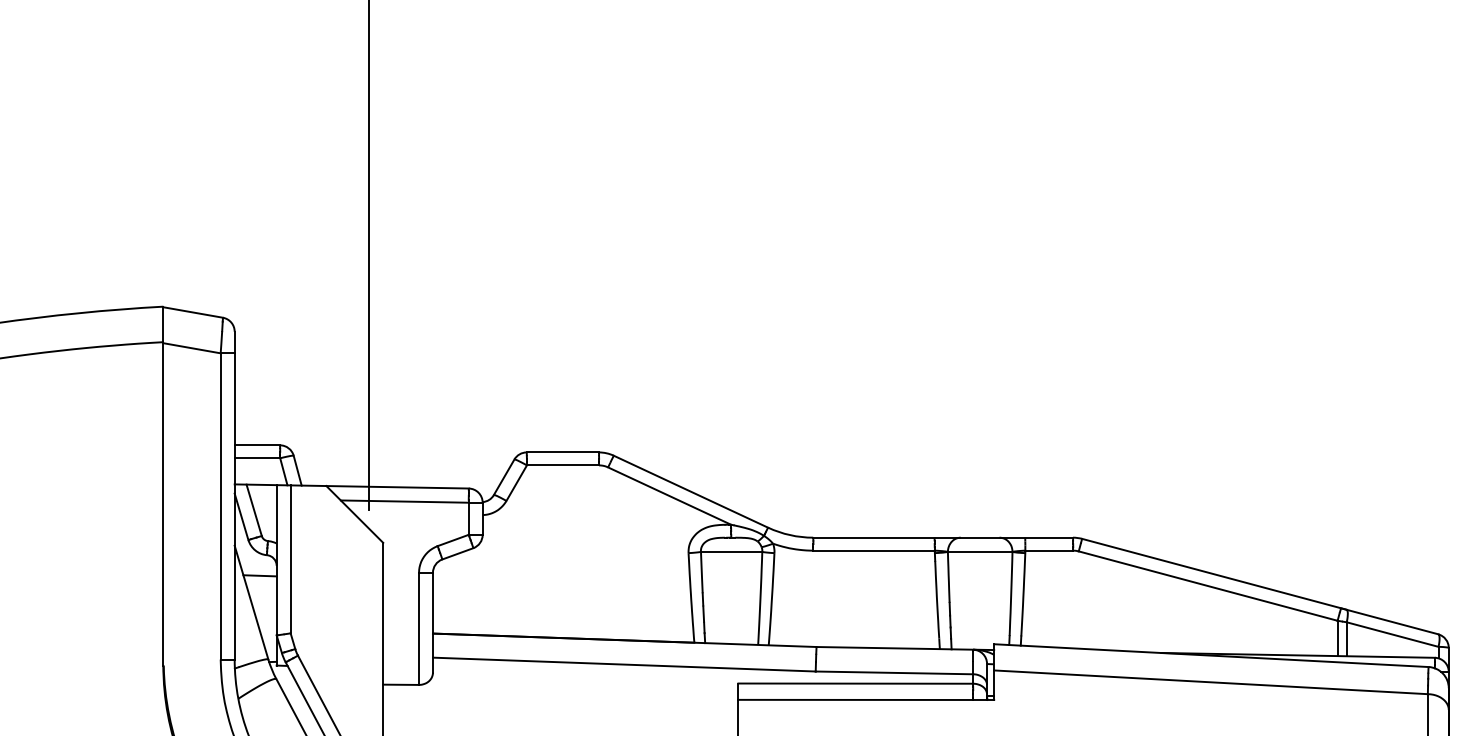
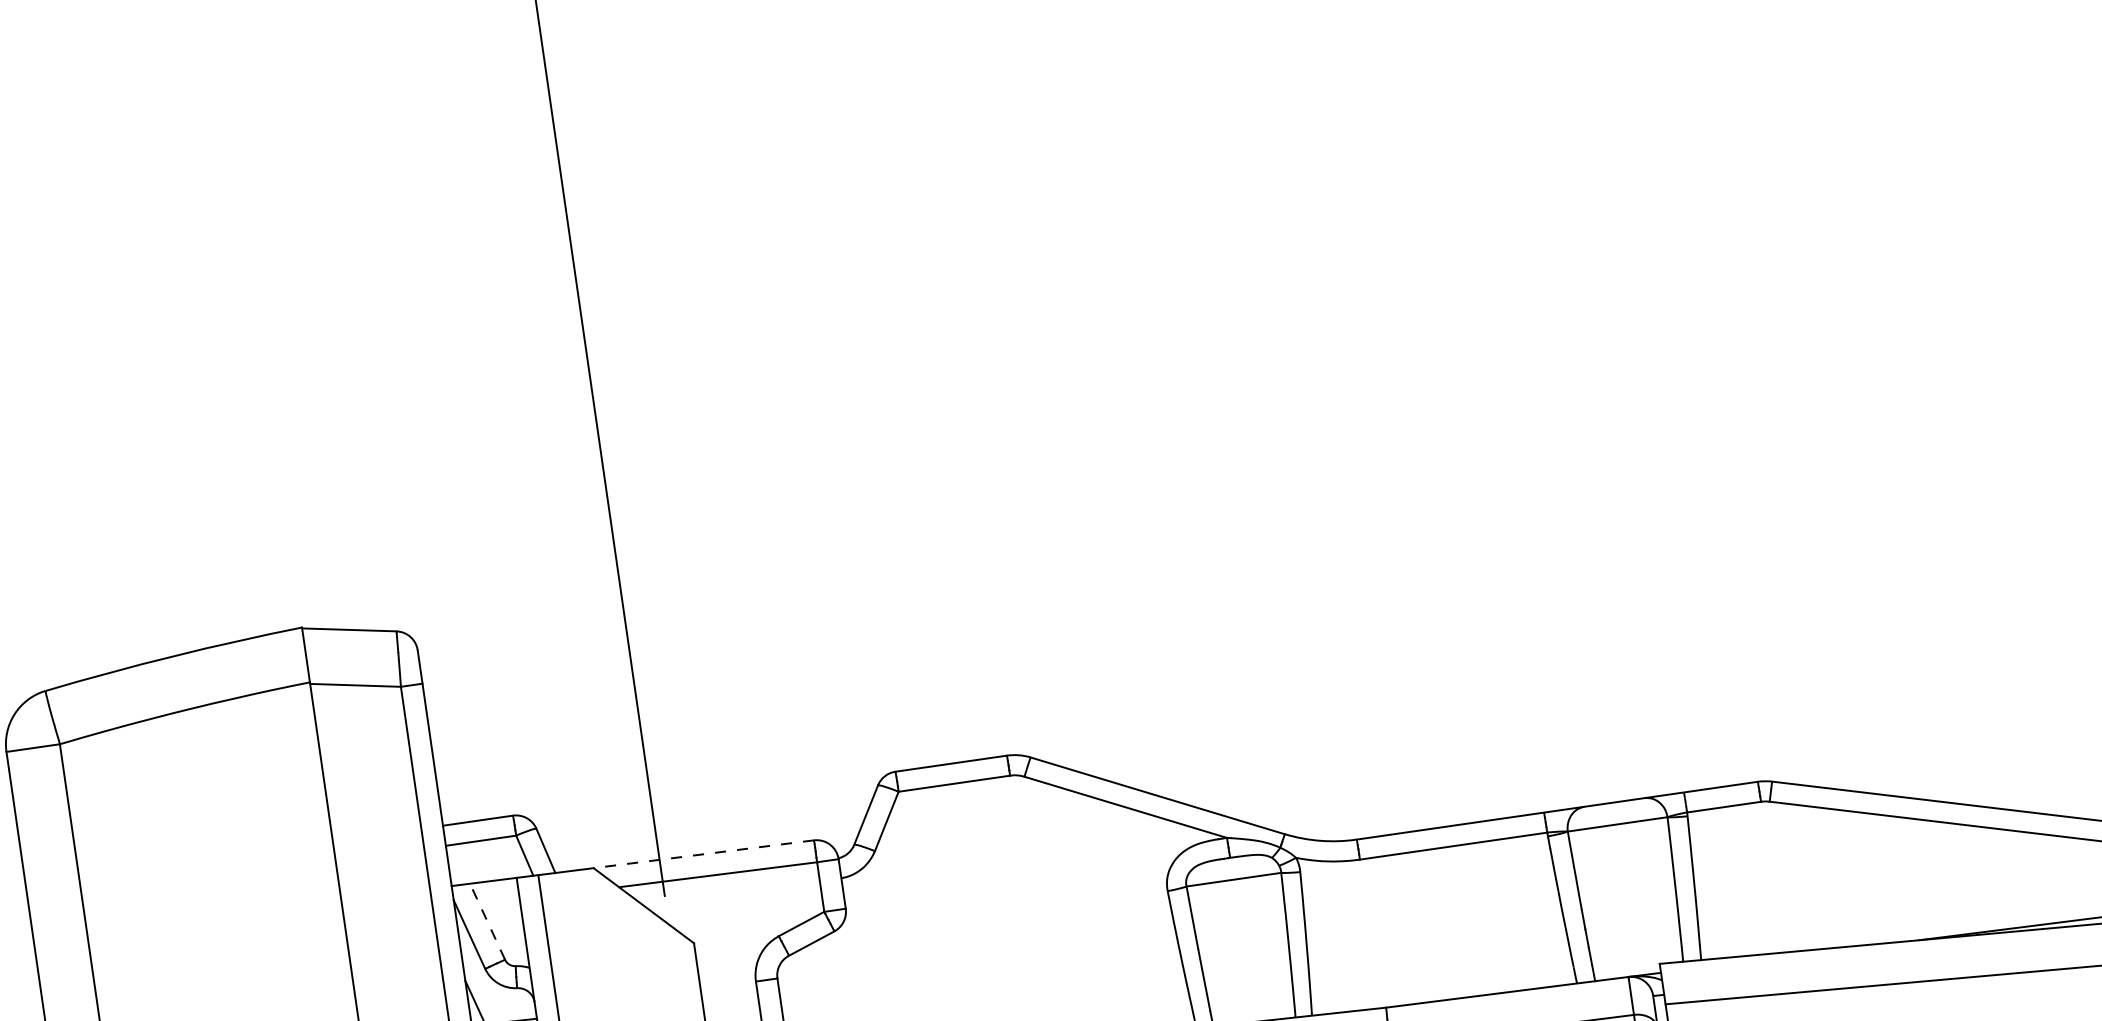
line: (397, 487) -> (703, 854), solid -> dashed
line: (254, 510) -> (488, 921), solid -> dashed

